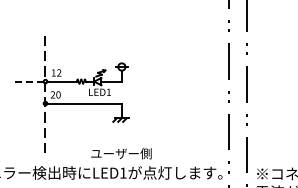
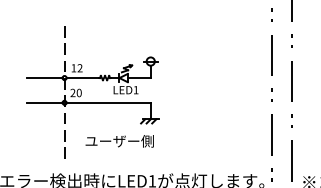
line: (27, 81) -> (44, 77), dashed -> solid
line: (27, 103) -> (44, 102), added
text: (121, 153) -> (119, 141), moved

